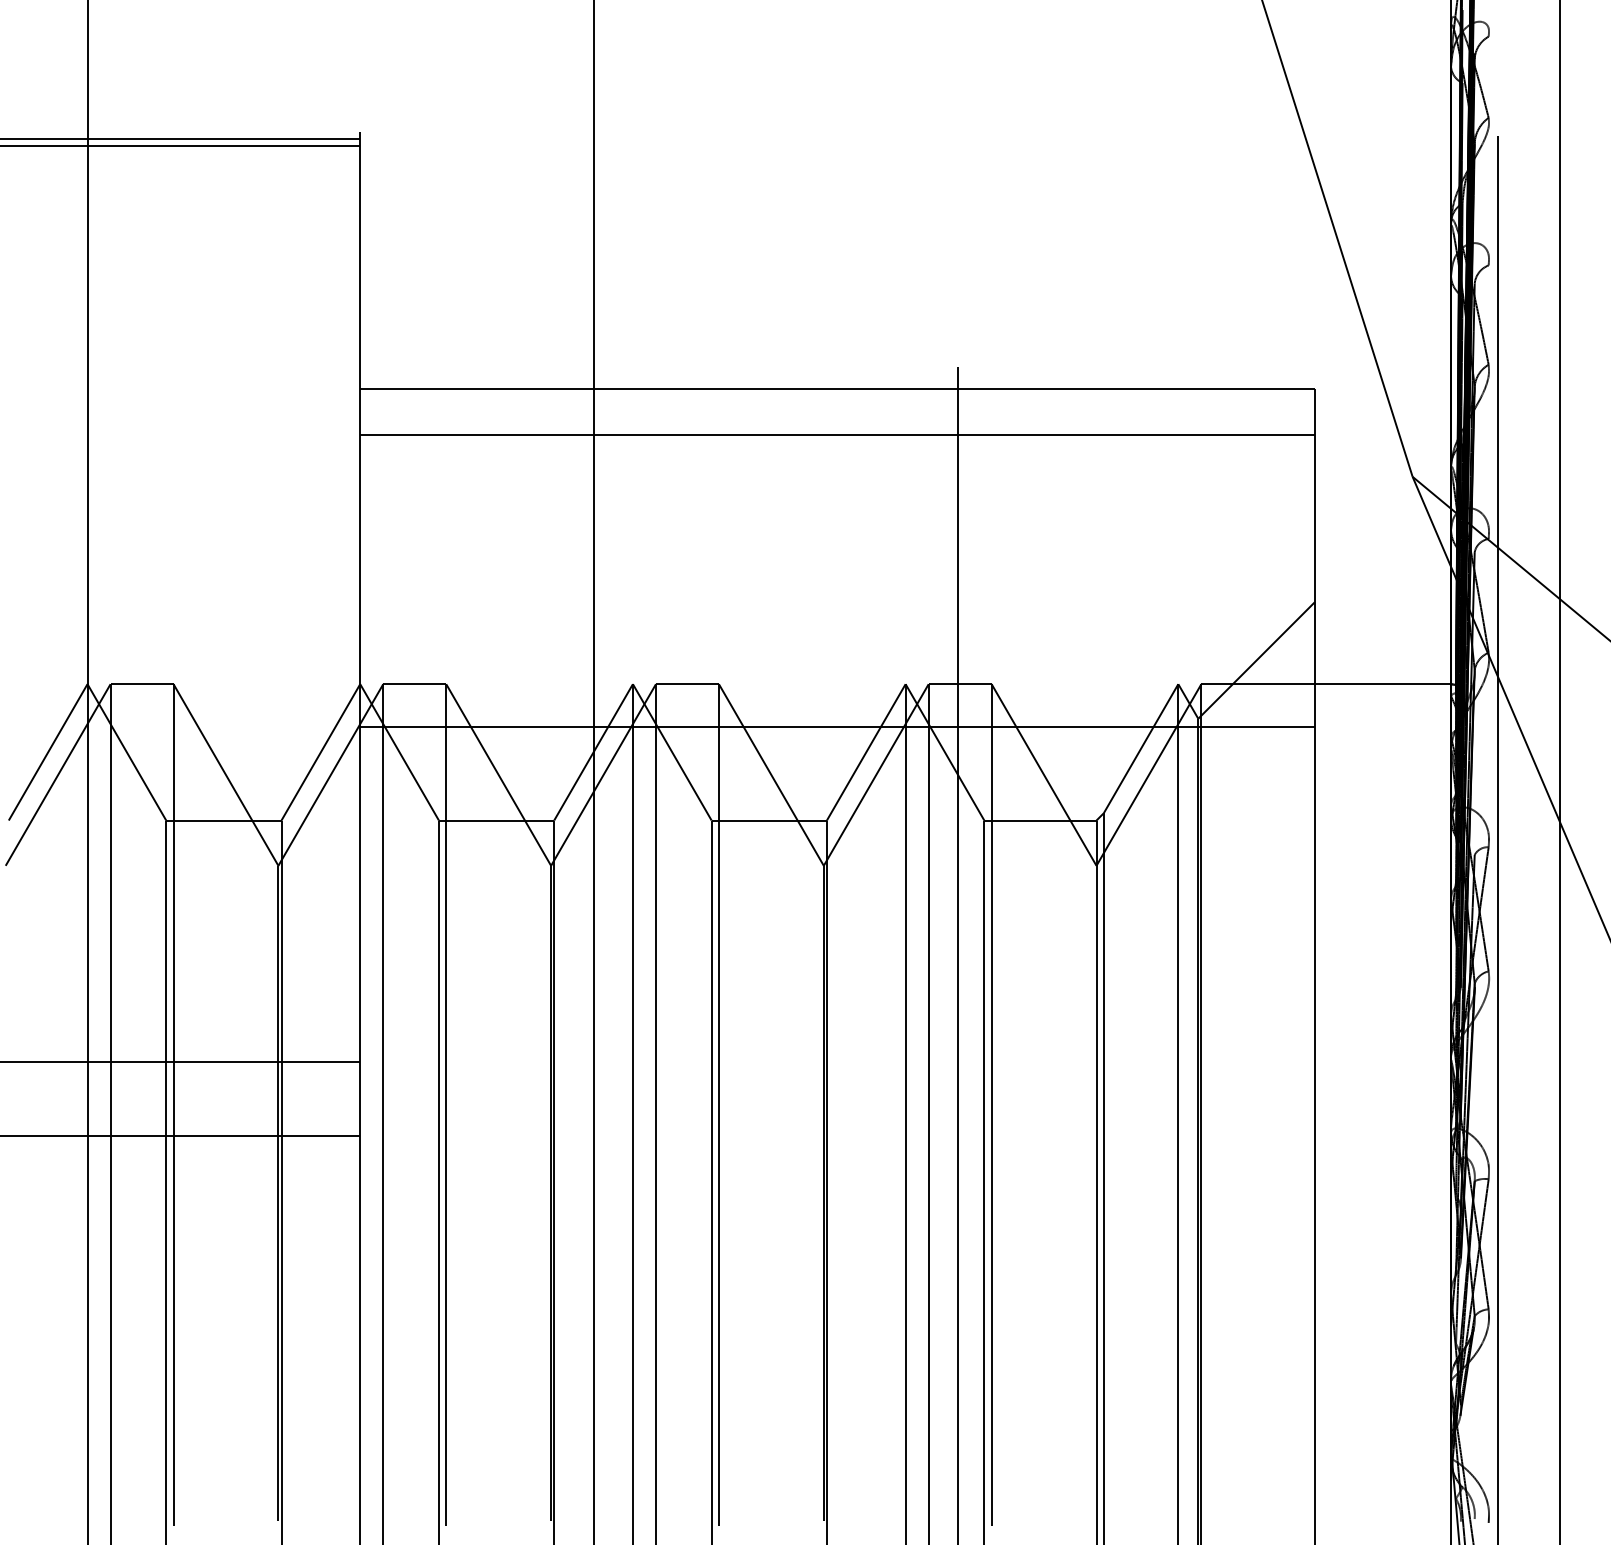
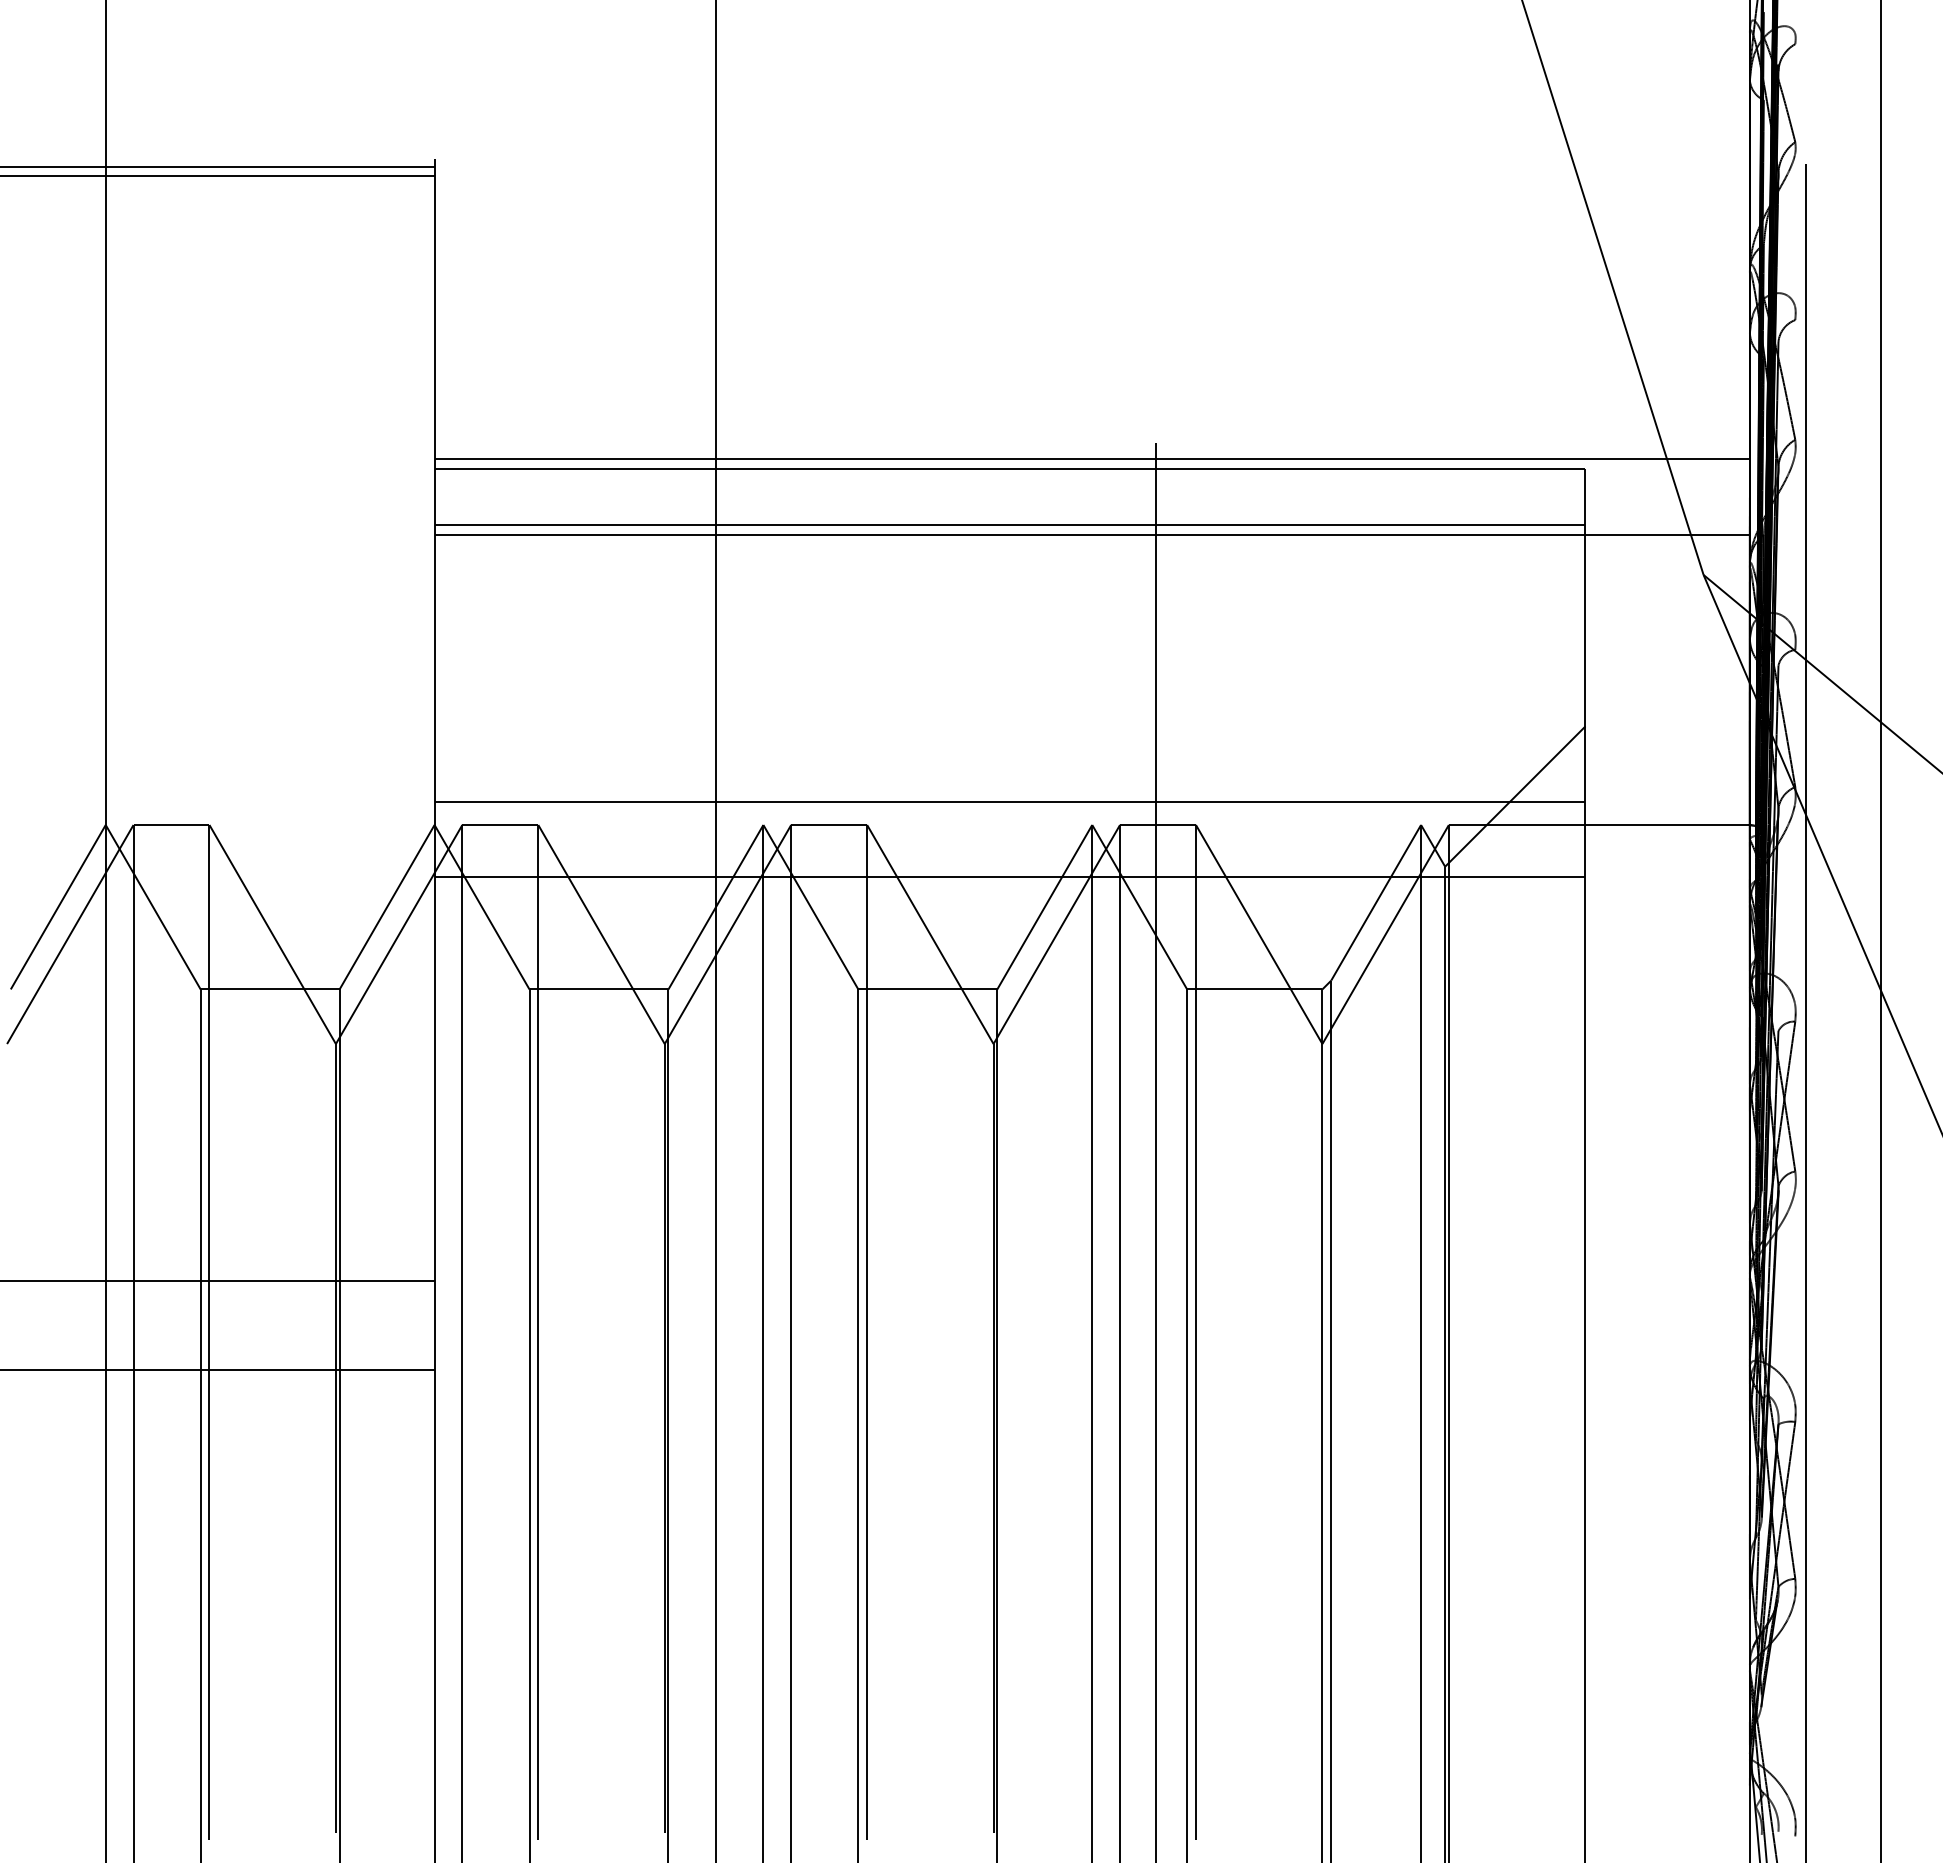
line: (905, 381) -> (1091, 459), added
line: (905, 444) -> (1091, 535), added
line: (837, 664) -> (1009, 801), added

